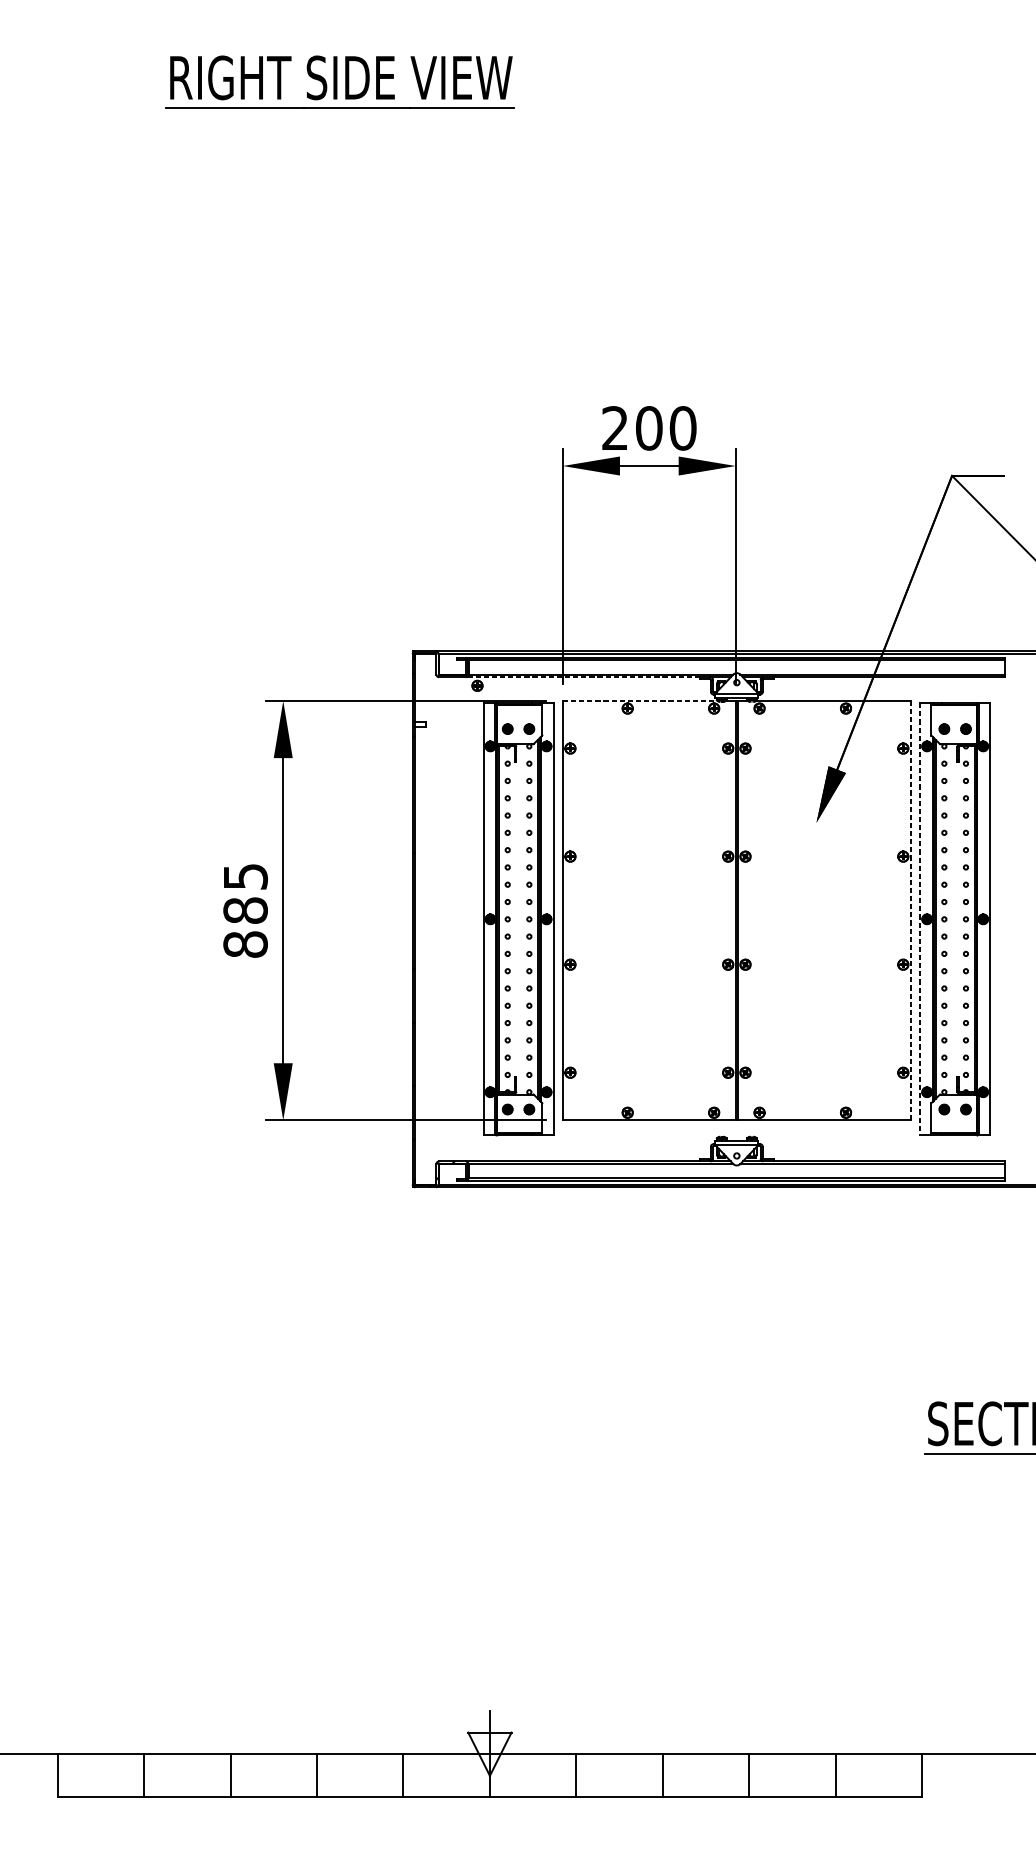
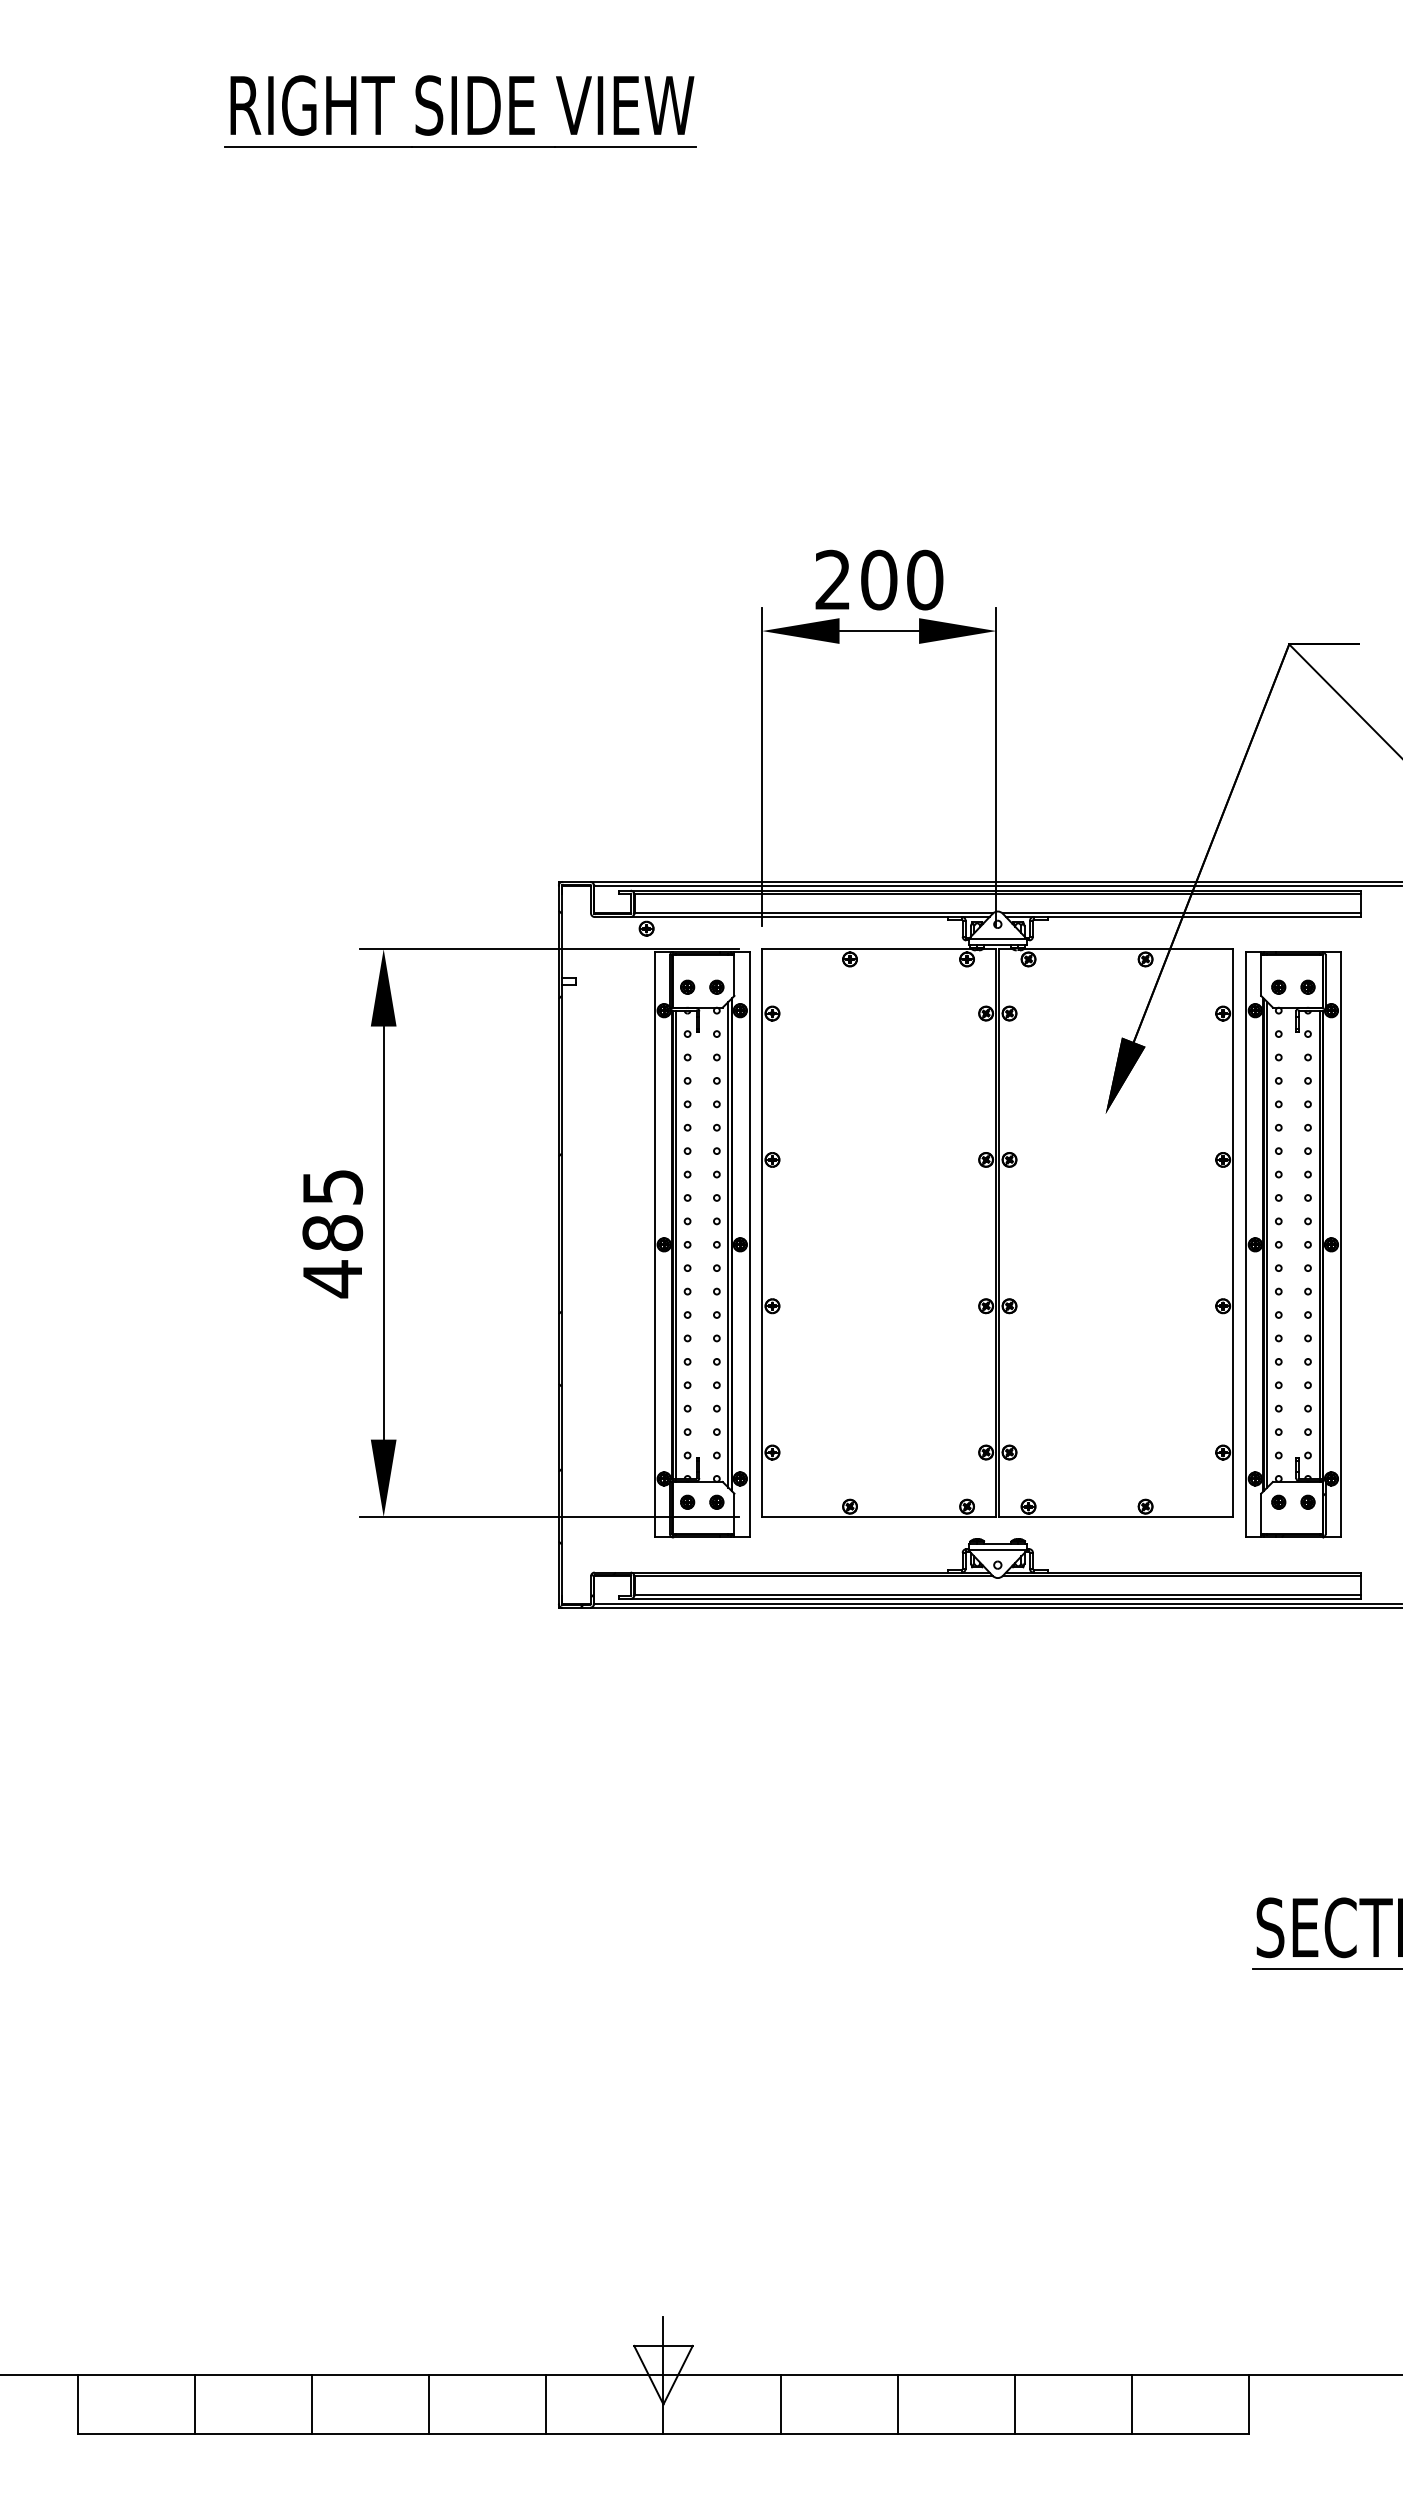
line: (582, 677) -> (789, 917), dashed -> solid
line: (640, 701) -> (867, 949), dashed -> solid
line: (910, 910) -> (1233, 1233), dashed -> solid
line: (919, 919) -> (1245, 1244), dashed -> solid
text: (245, 944) -> (332, 1279), 885 -> 485

